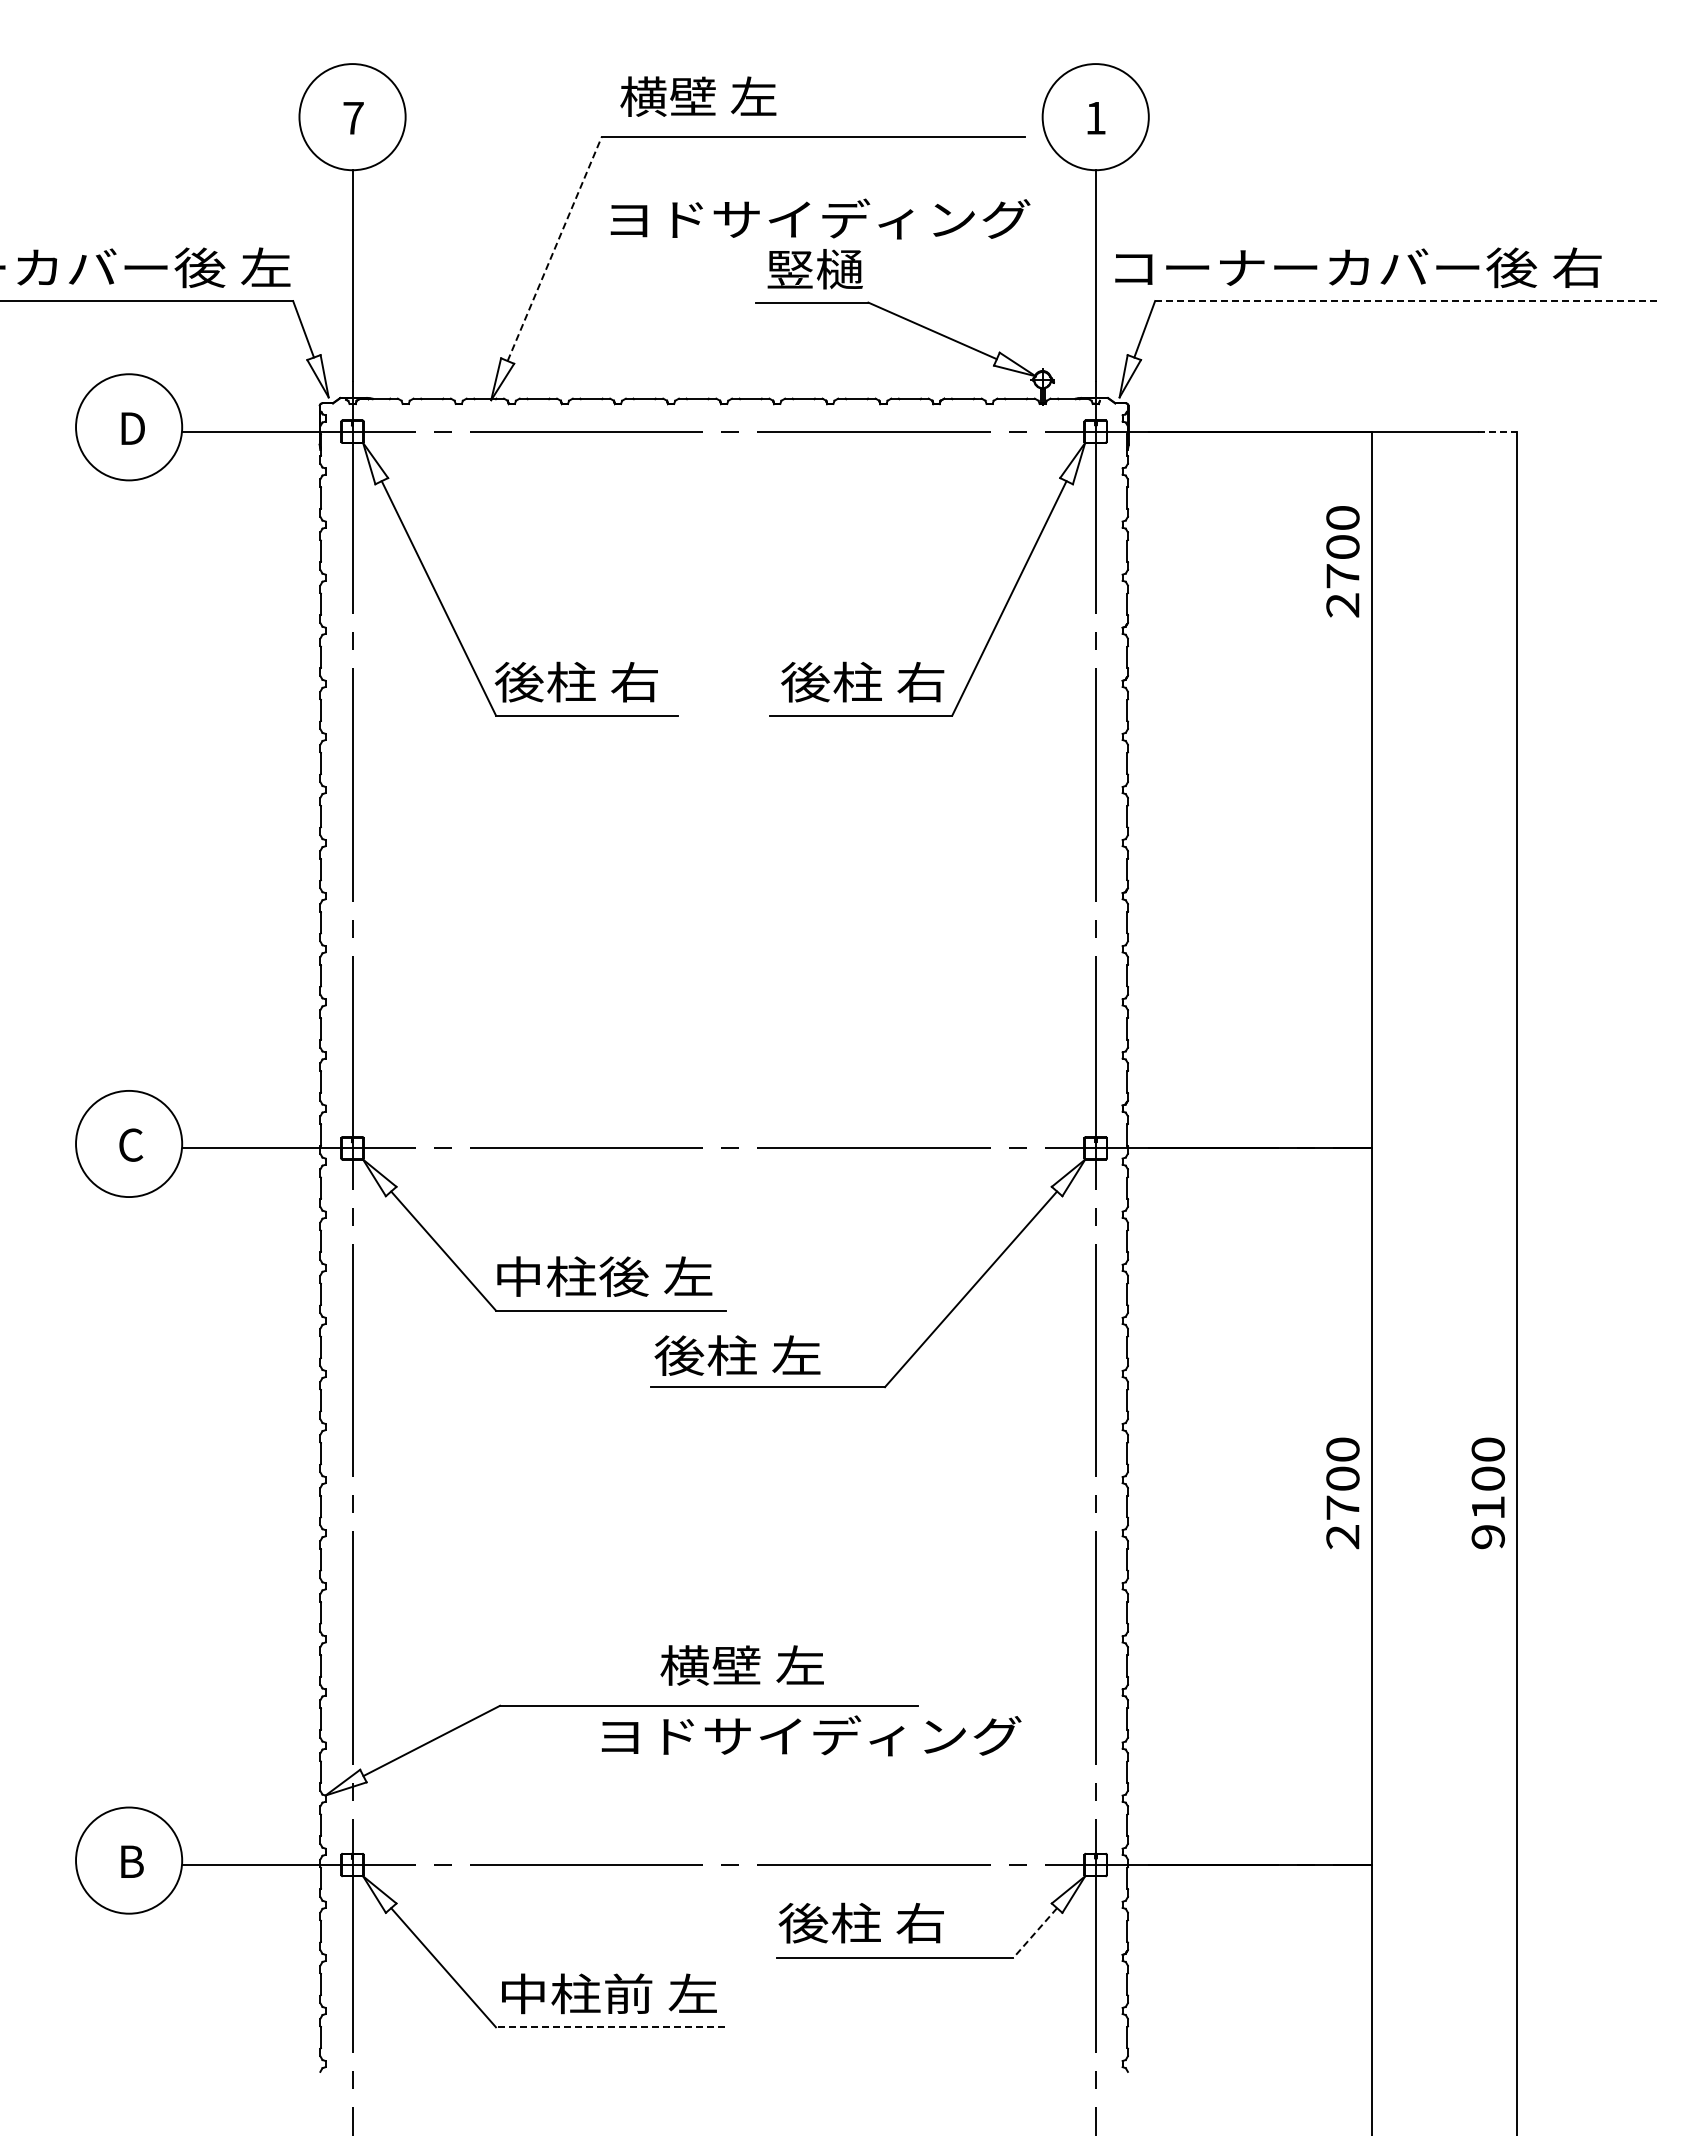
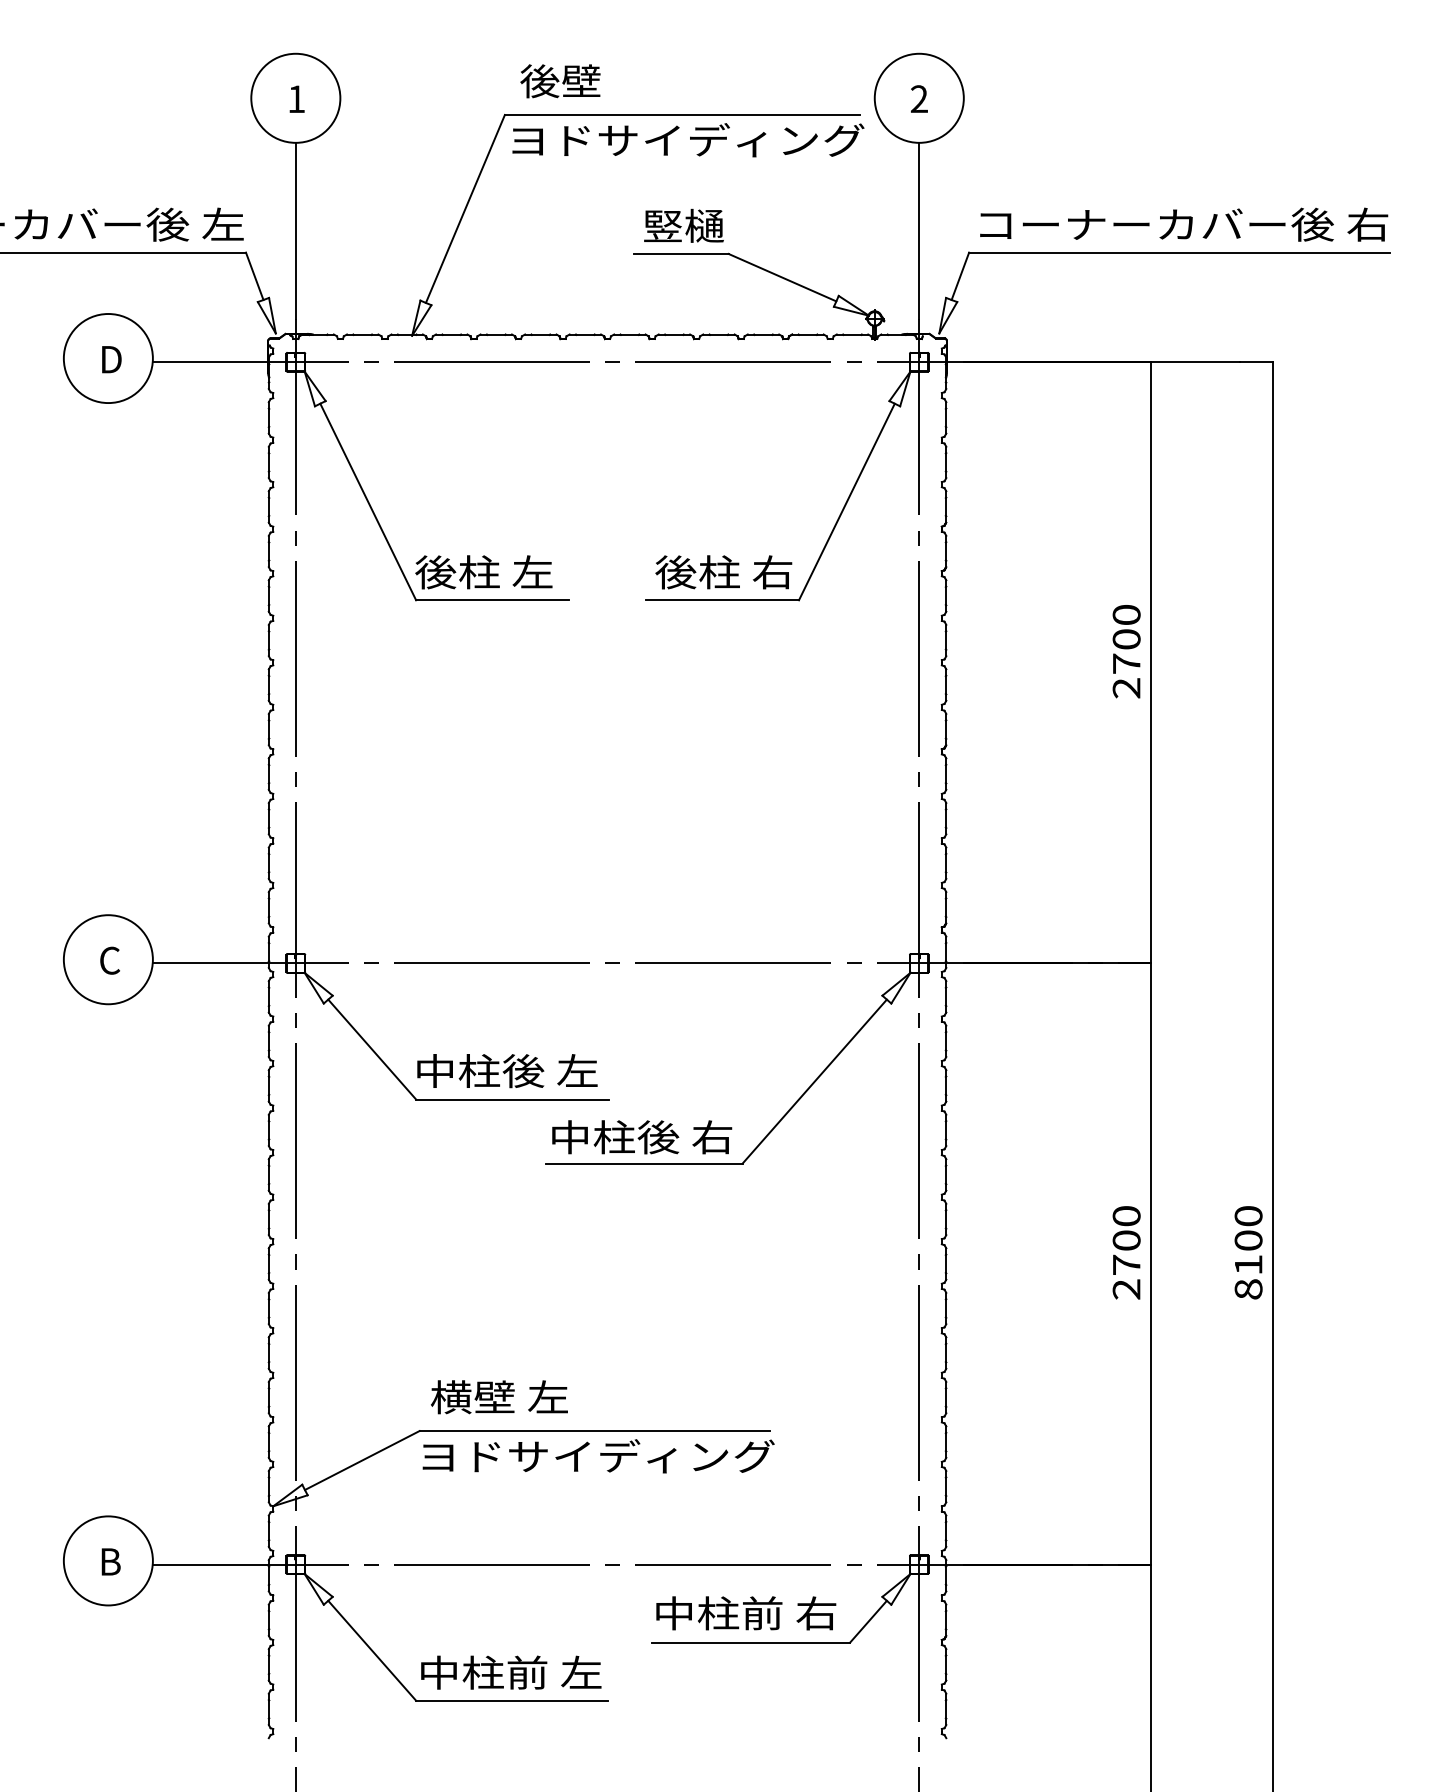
text: (698, 96) -> (586, 81), 横壁 左 -> 後壁
text: (1095, 117) -> (919, 98), 1 -> 2
text: (353, 118) -> (296, 99), 7 -> 1
text: (820, 218) -> (688, 139), moved
line: (554, 249) -> (465, 209), dashed -> solid
text: (1358, 267) -> (1184, 224), moved
line: (1406, 301) -> (1179, 252), dashed -> solid
line: (1497, 431) -> (1256, 362), dashed -> solid
text: (1342, 561) -> (1126, 651), moved
text: (634, 682) -> (532, 572), 後柱 右 -> 後柱 左
text: (763, 1355) -> (640, 1137), 後柱 左 -> 中柱後 右
text: (1487, 1536) -> (1247, 1289), 9100 -> 8100
text: (741, 1665) -> (498, 1397), moved
text: (811, 1735) -> (598, 1455), moved
text: (887, 1922) -> (744, 1612), 後柱 右 -> 中柱前 右
line: (1034, 1933) -> (867, 1622), dashed -> solid
line: (610, 2027) -> (512, 1700), dashed -> solid

